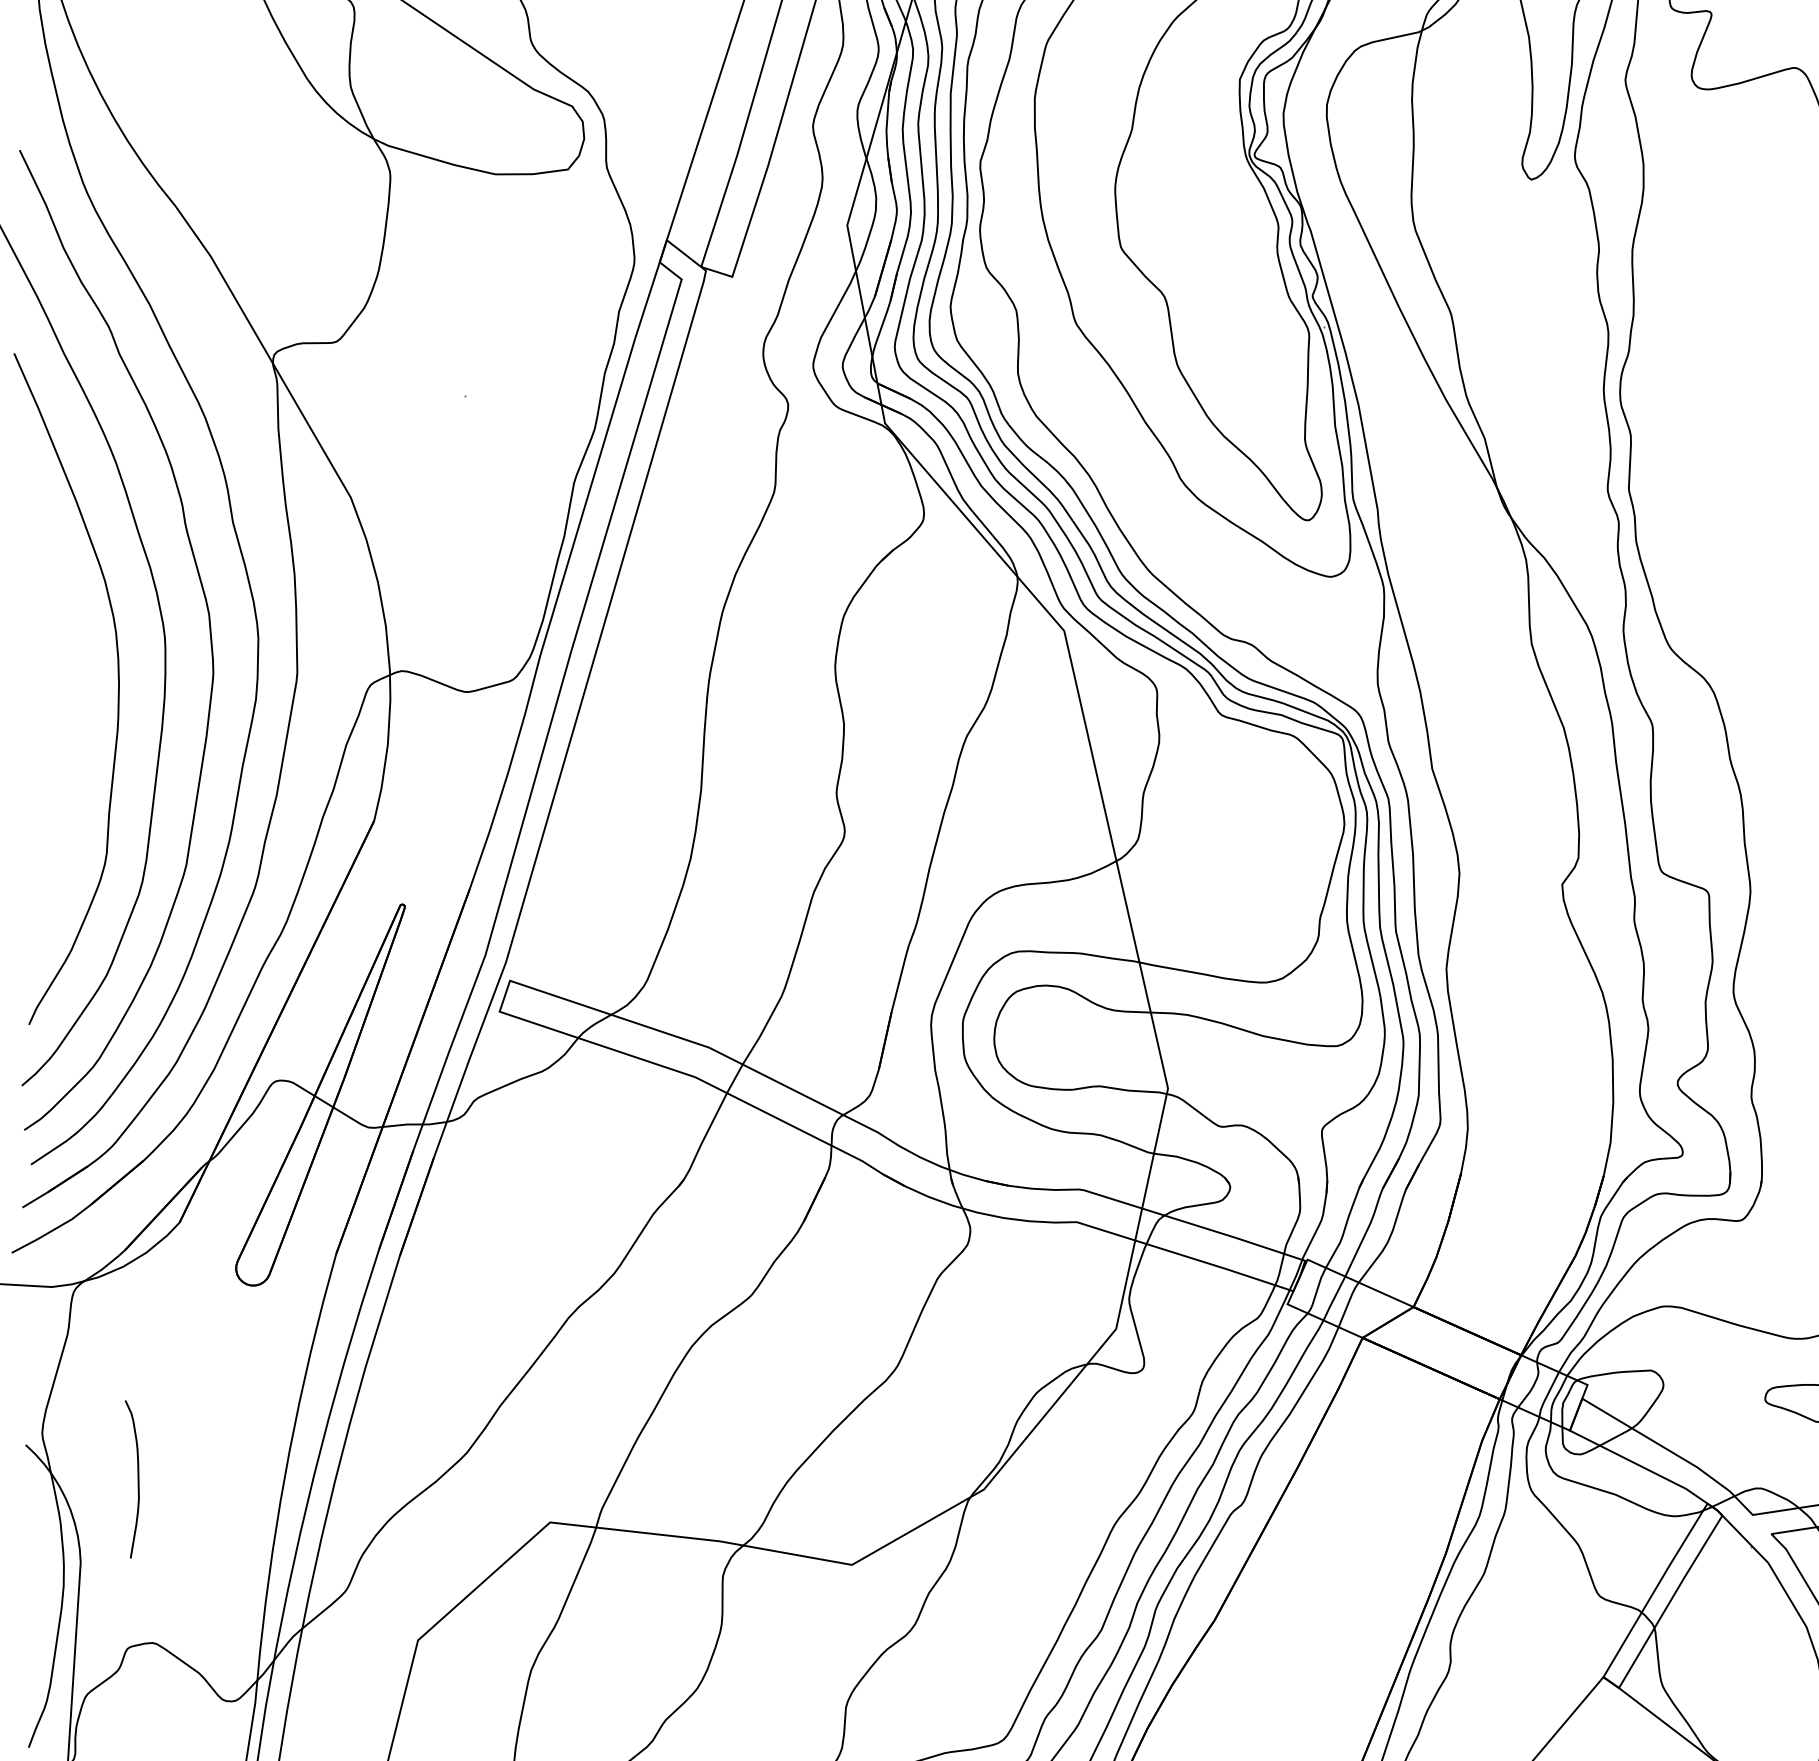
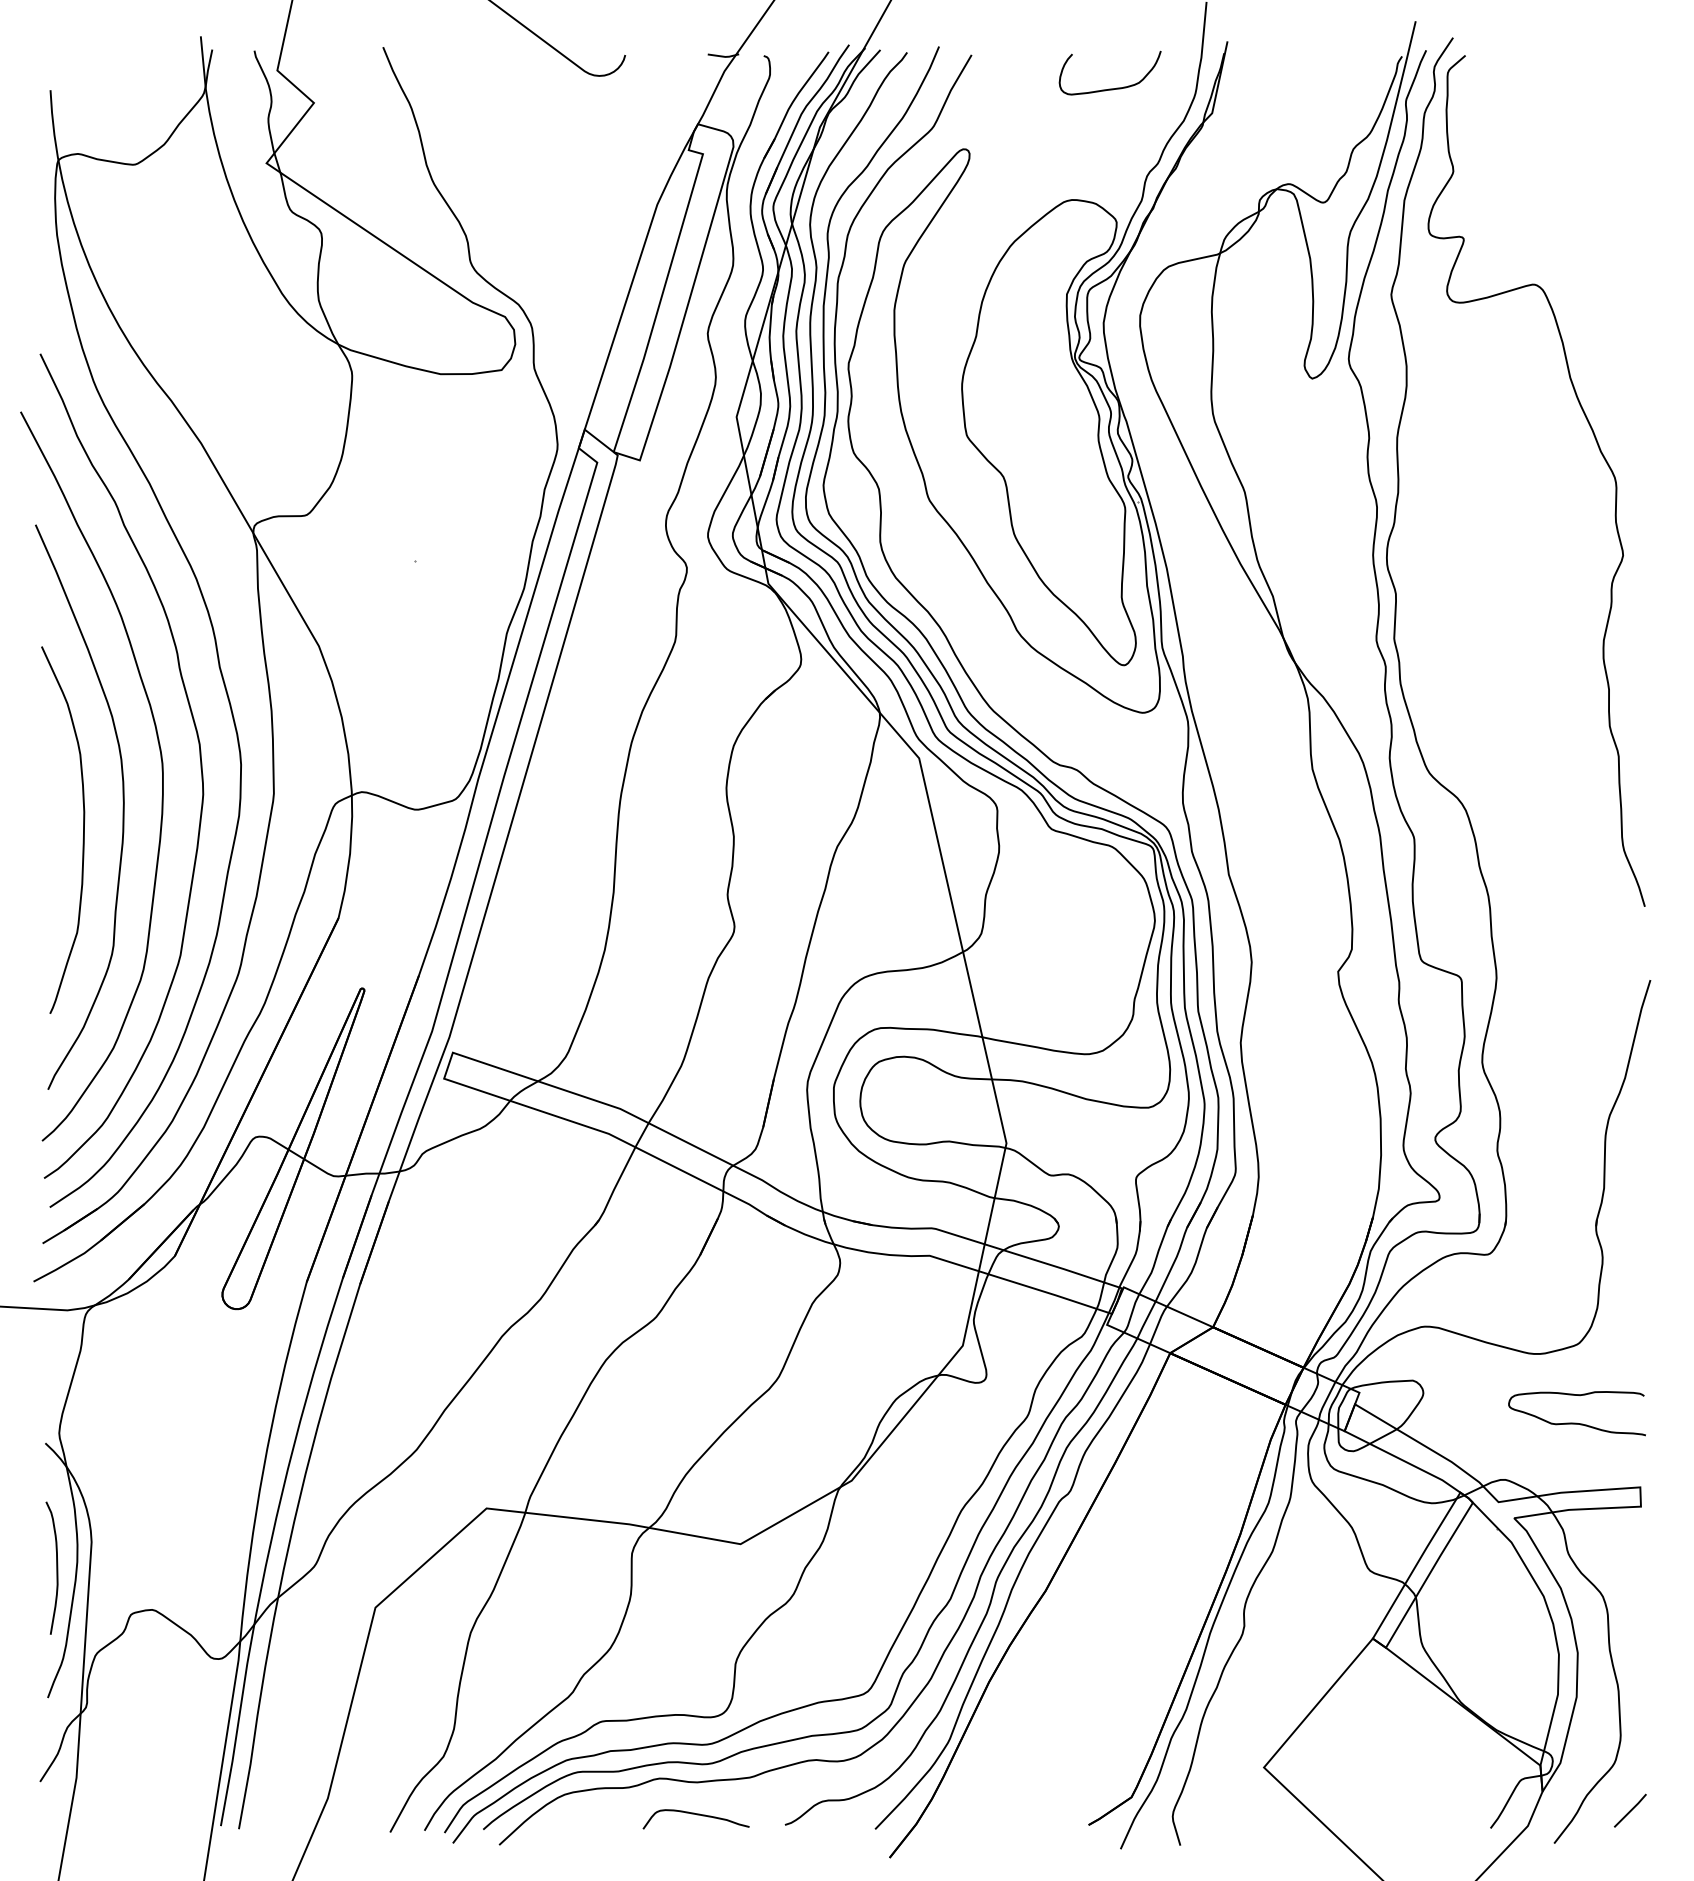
curve: (71, 715) -> (83, 829), added
curve: (137, 1478) -> (56, 1567), moved

